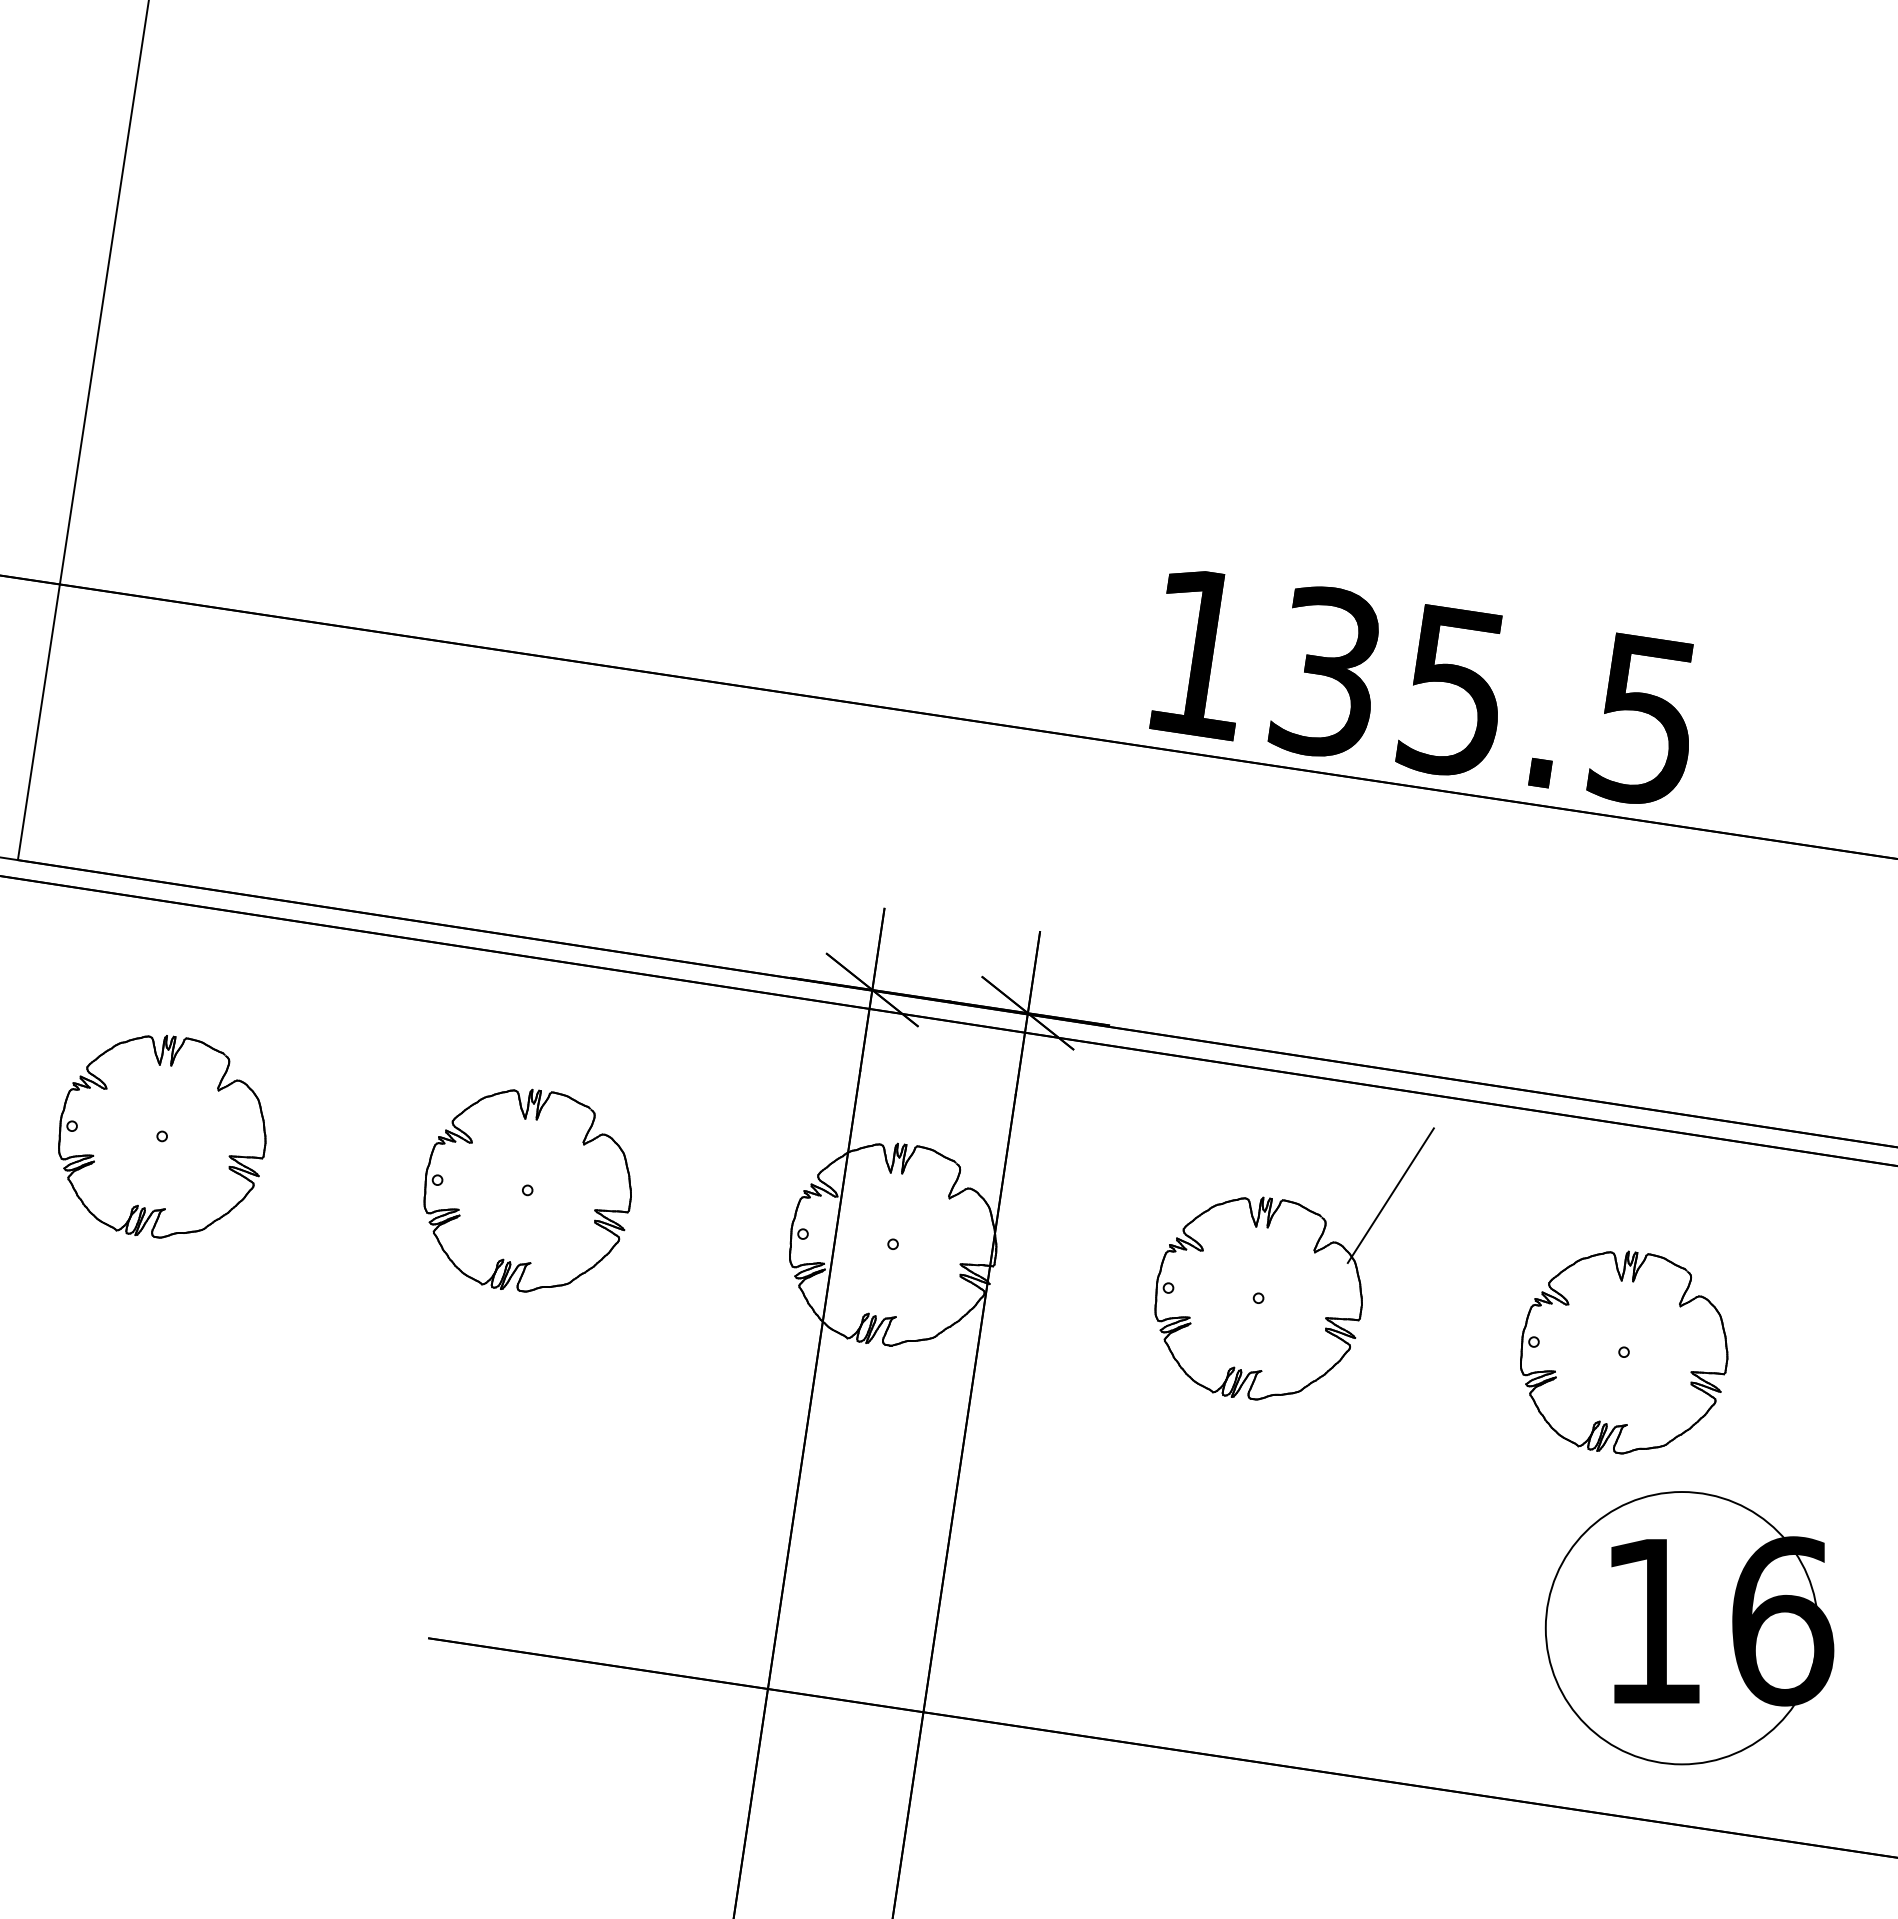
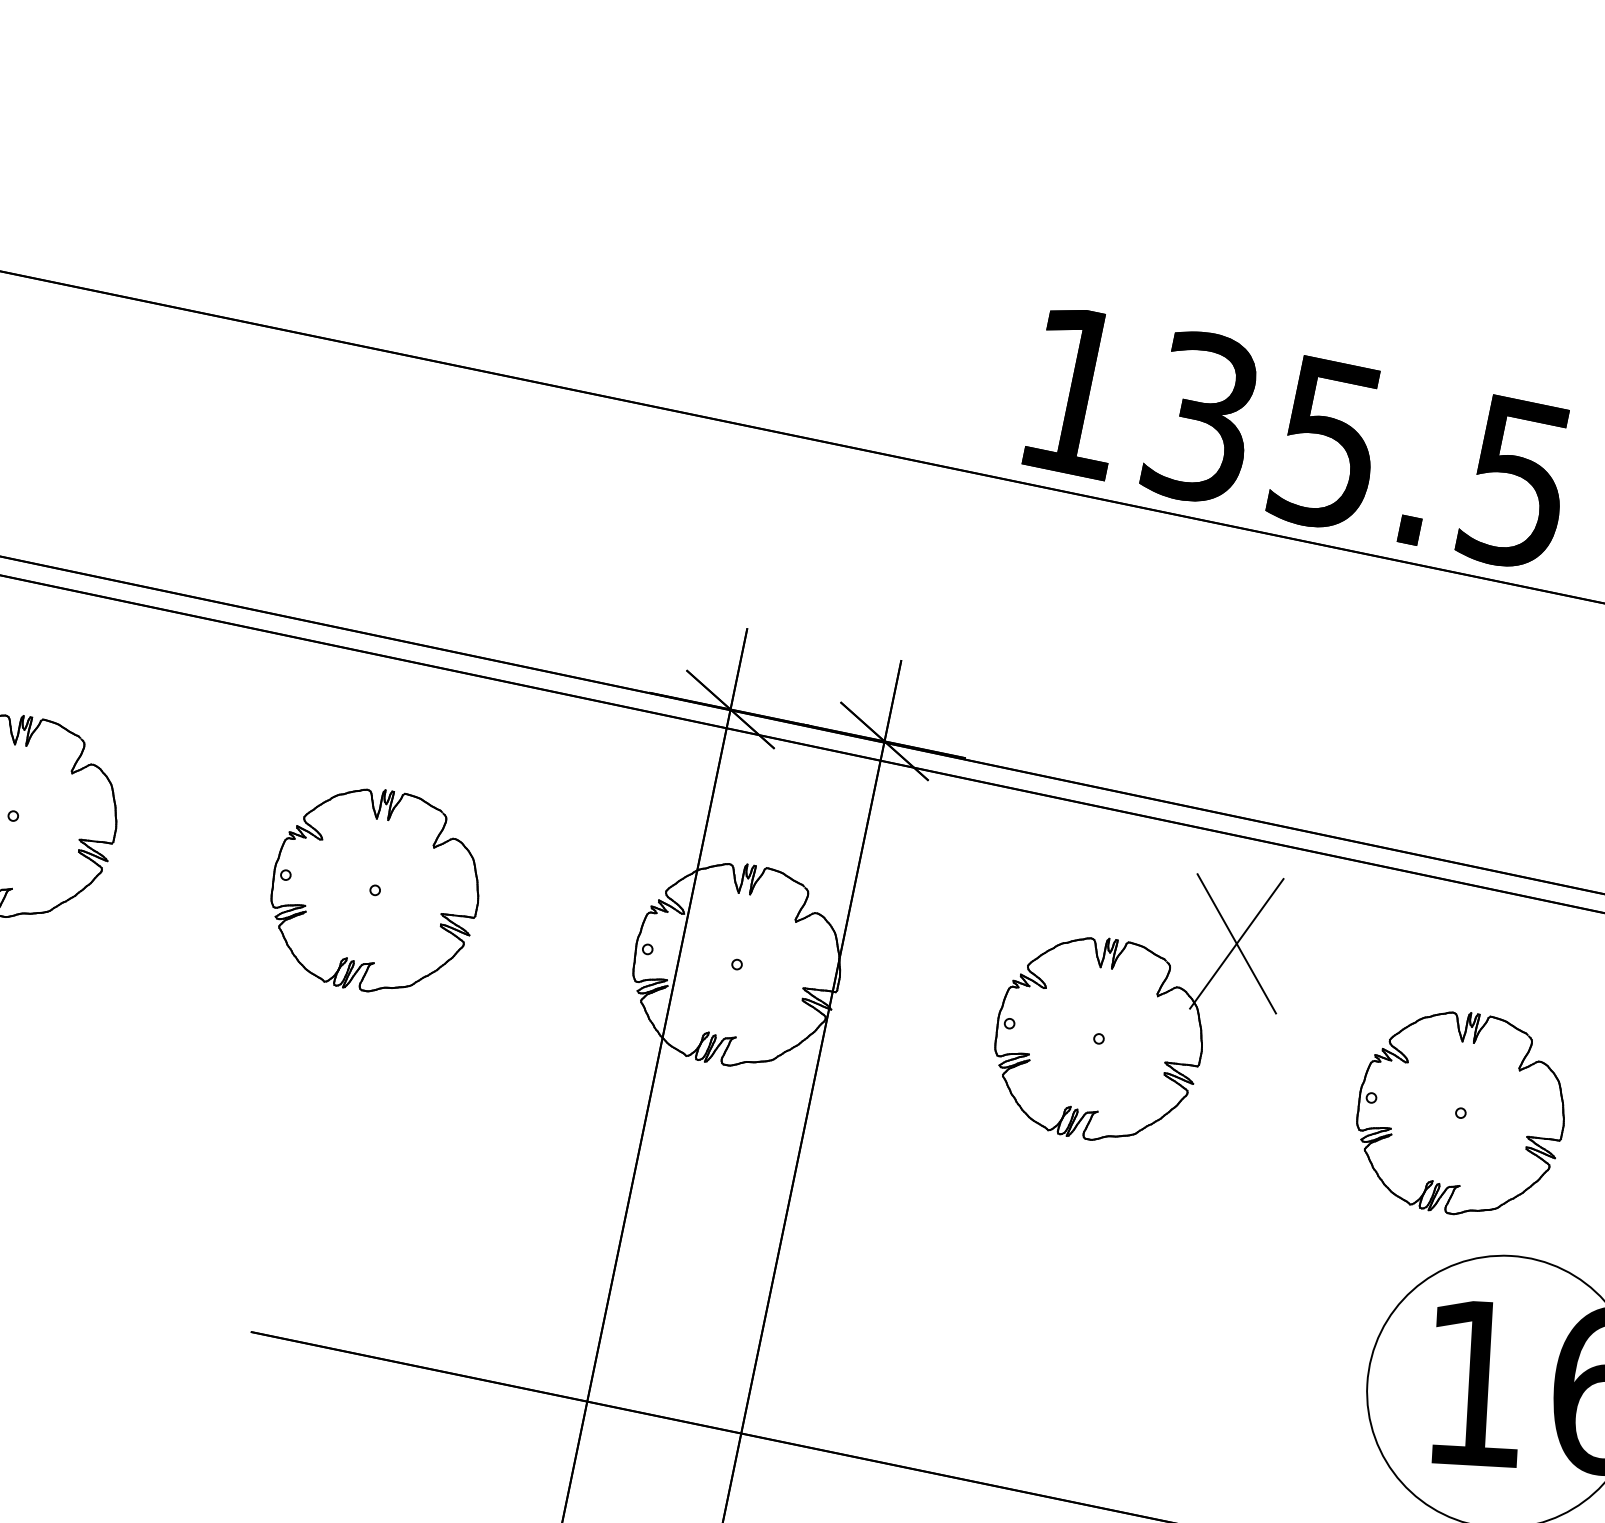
line: (1390, 1195) -> (1236, 943), added

